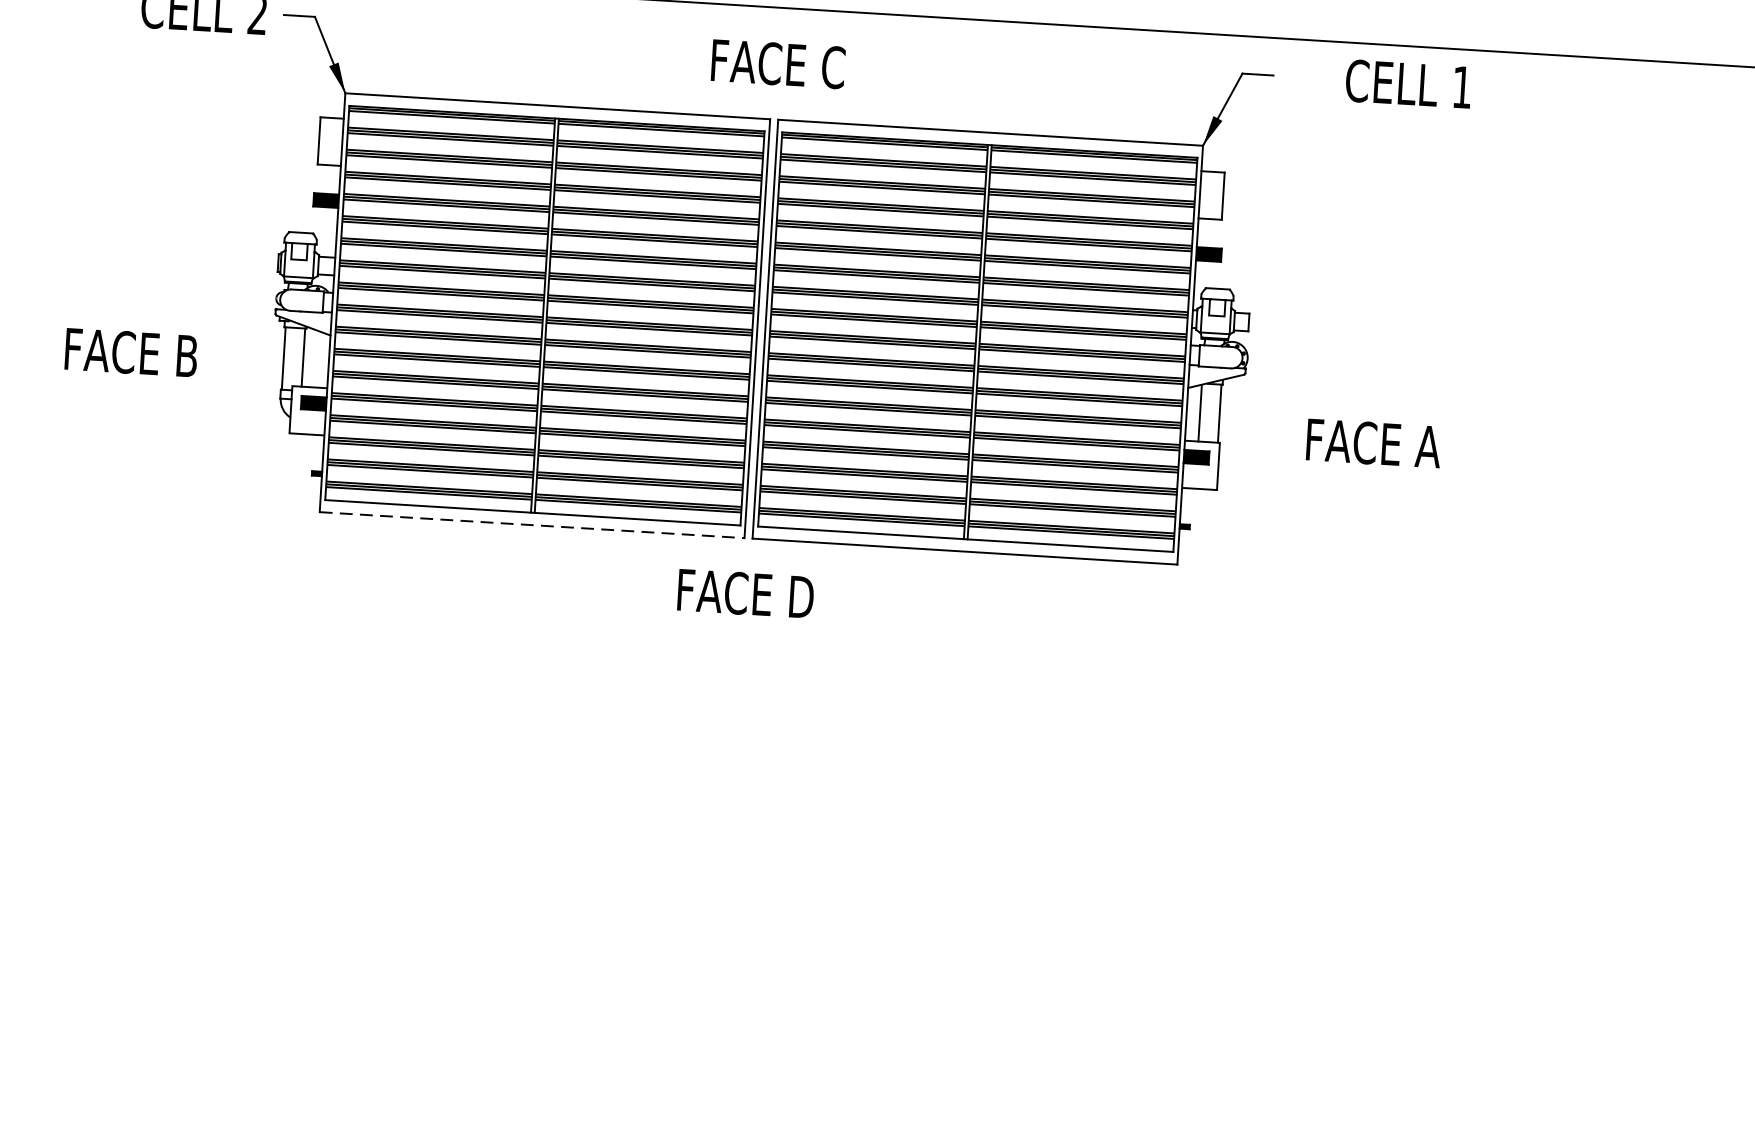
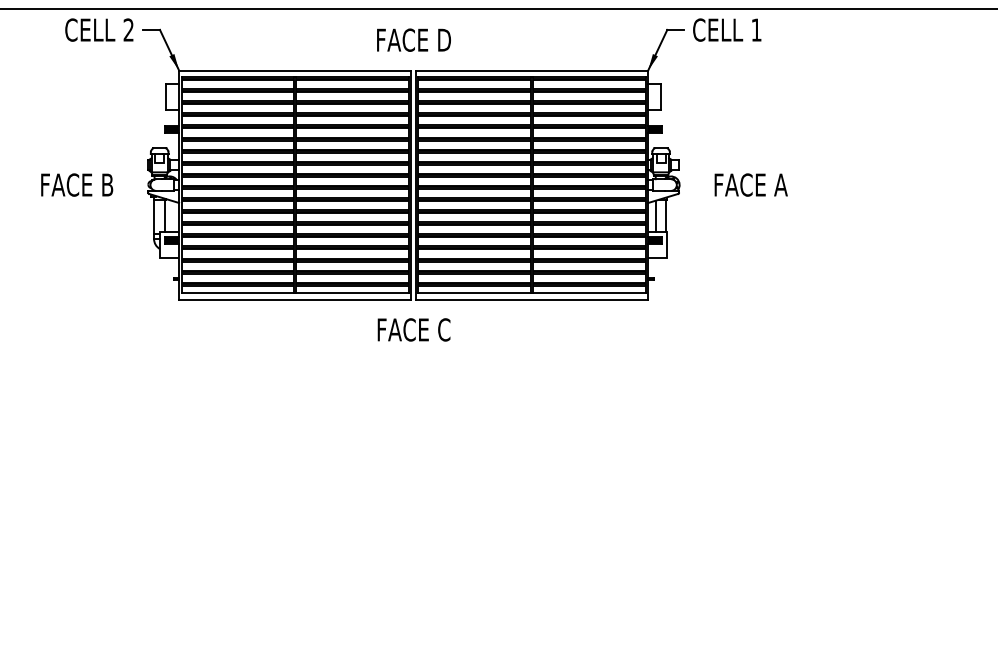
text: (777, 62) -> (413, 39), FACE C -> FACE D
text: (1409, 83) -> (727, 29), moved
text: (132, 351) -> (77, 184), moved
text: (1372, 442) -> (750, 184), moved
line: (532, 524) -> (295, 299), dashed -> solid
text: (744, 592) -> (413, 329), FACE D -> FACE C

